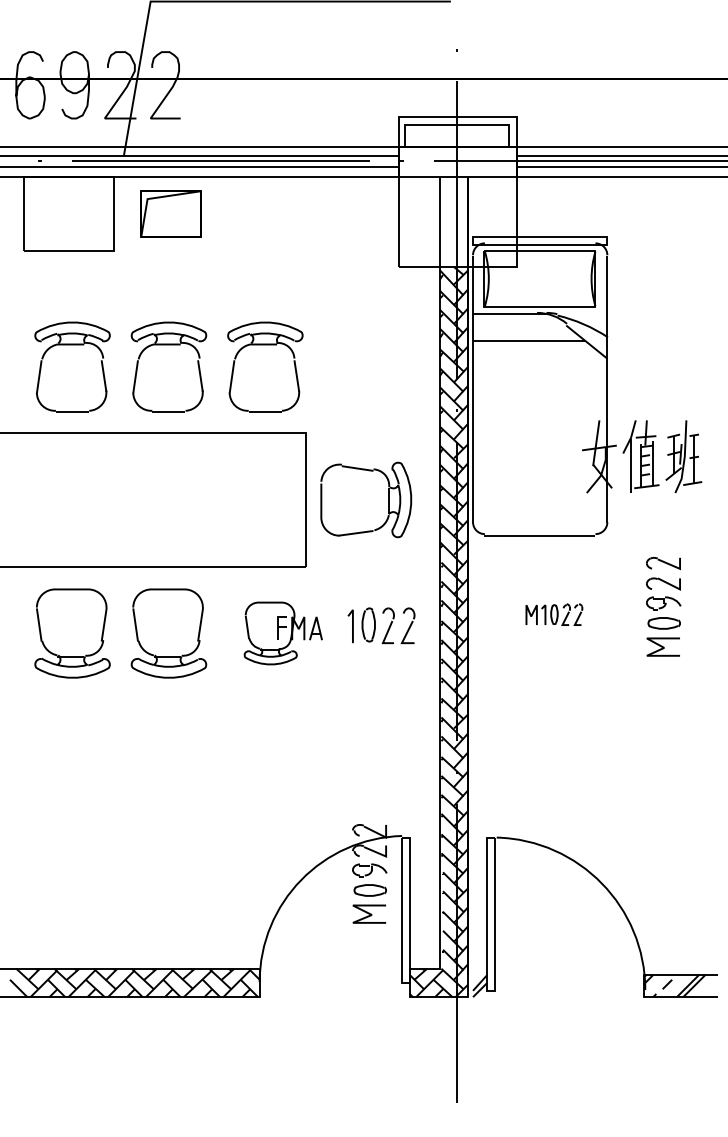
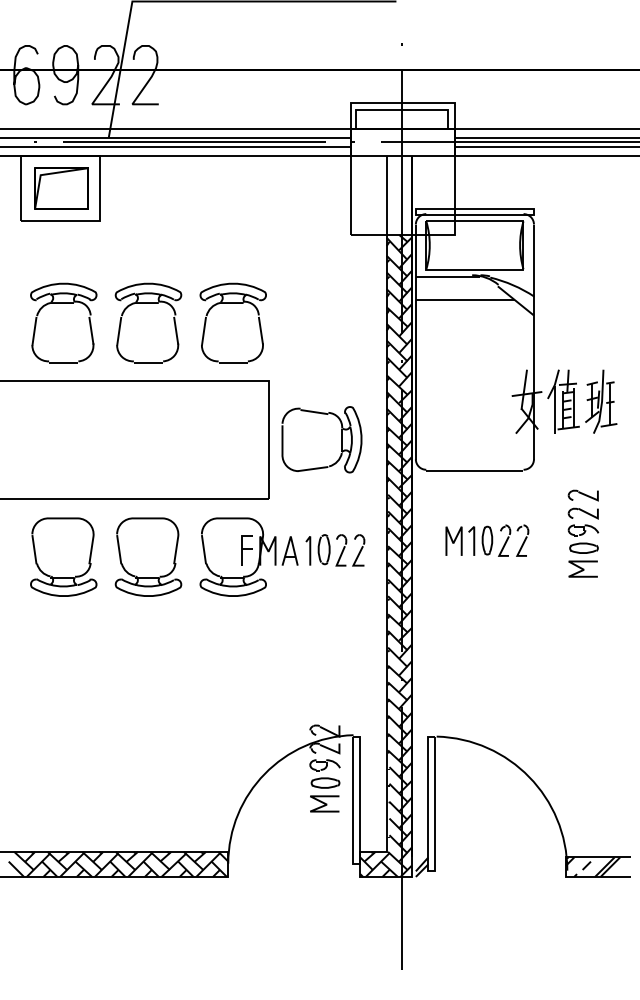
part: (171, 214) -> (61, 188), moved
part: (554, 614) -> (487, 540), size x1.67
part: (282, 632) -> (248, 556), size x1.43

